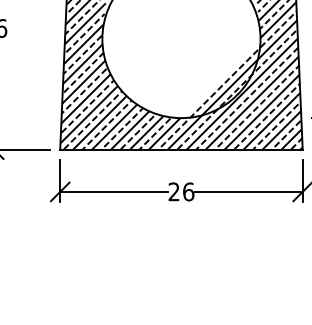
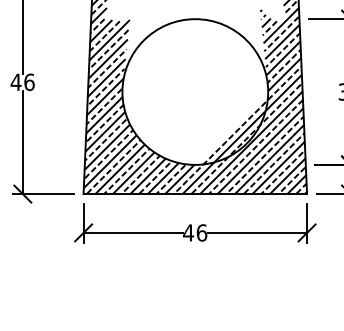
text: (174, 191) -> (188, 232), 26 -> 46

